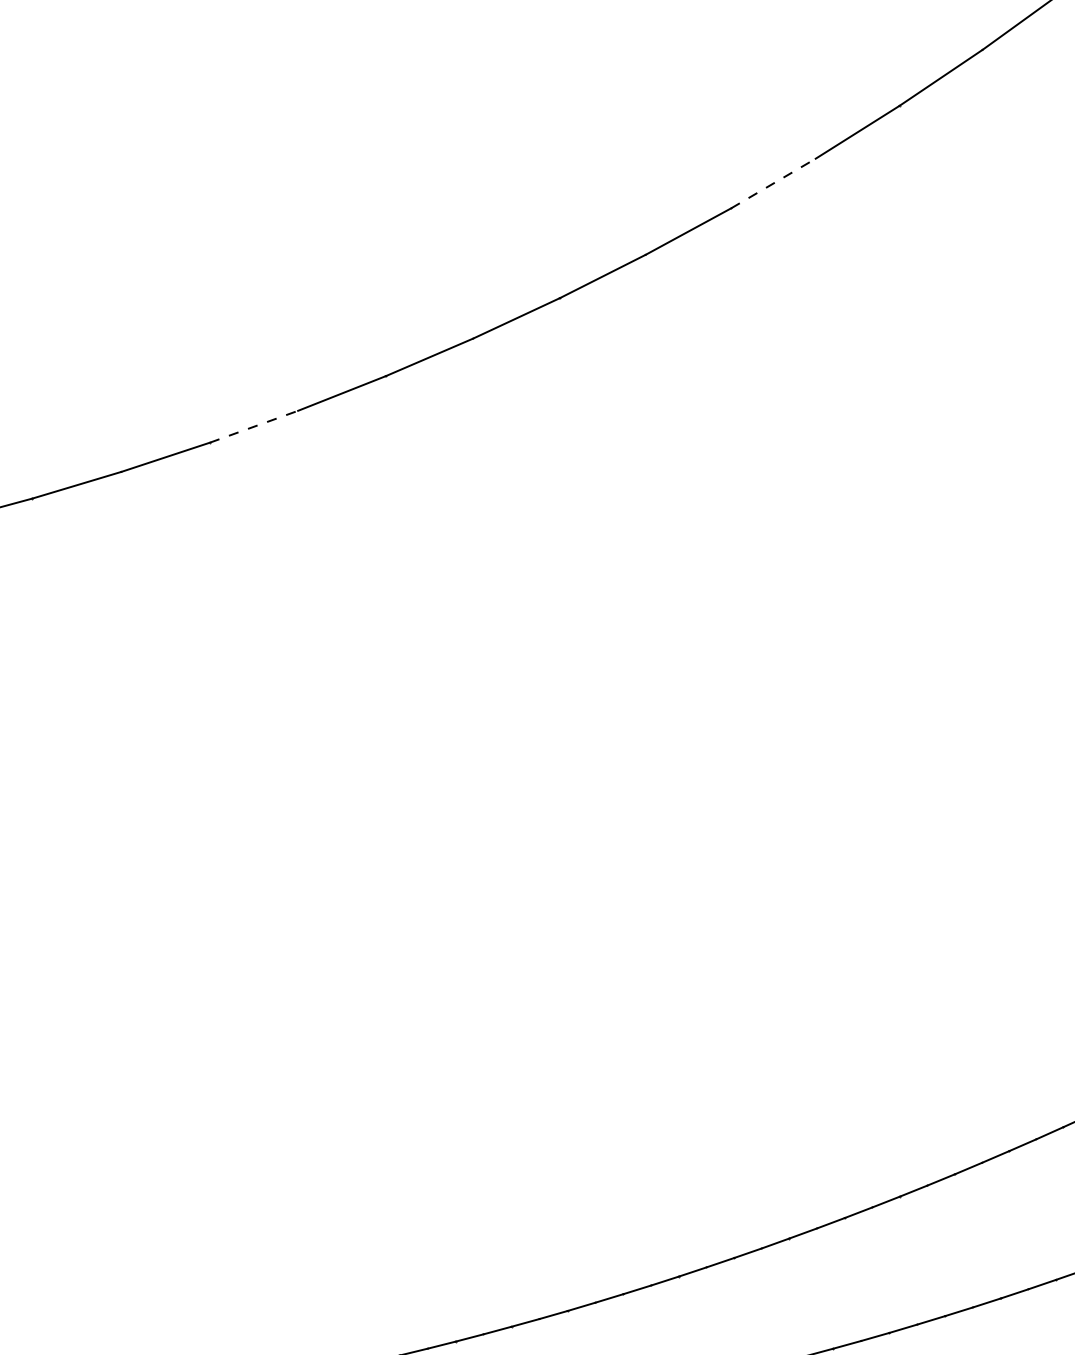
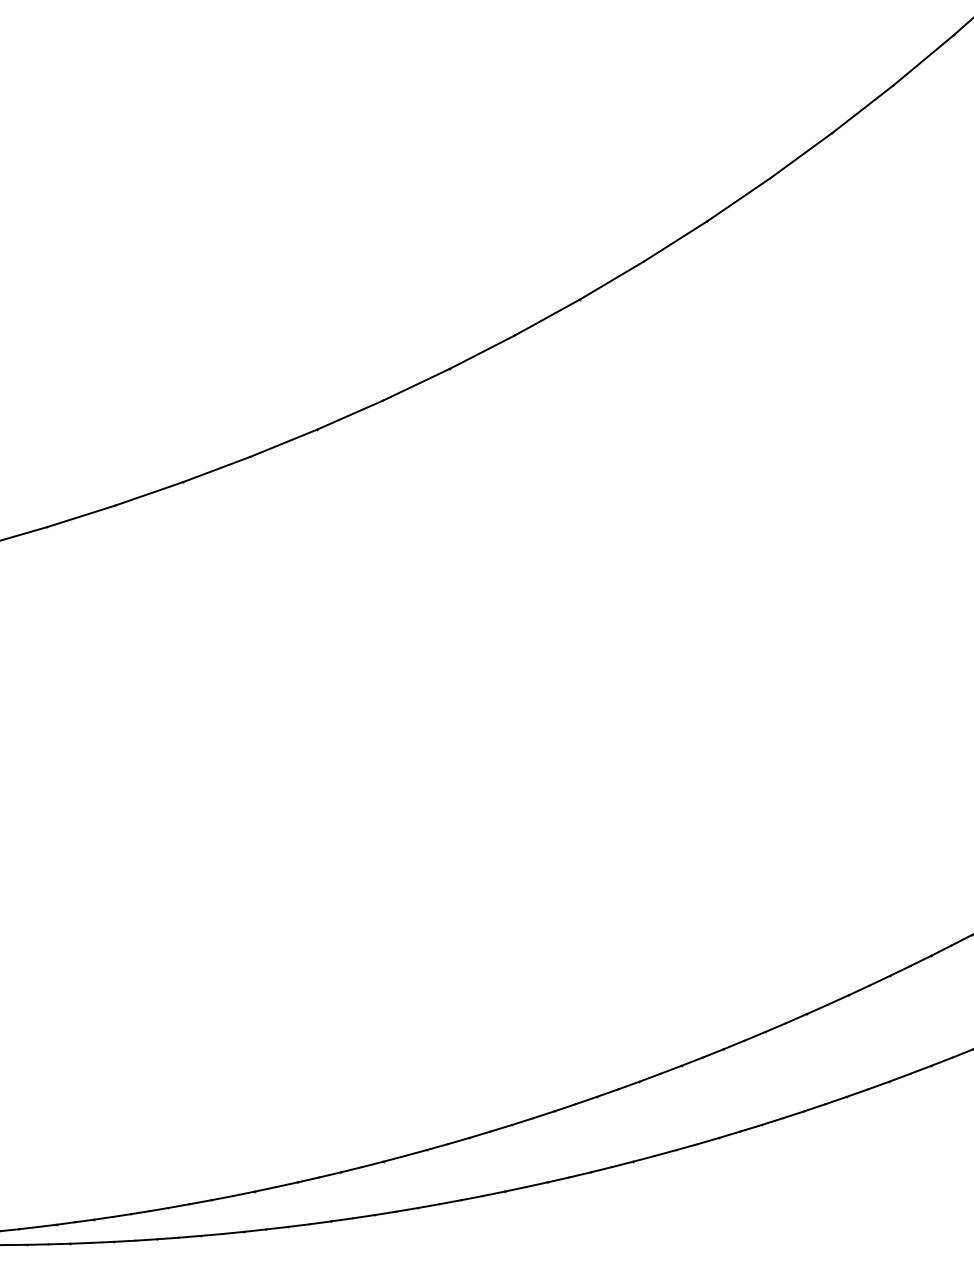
line: (774, 183) -> (739, 199), dashed -> solid
line: (254, 426) -> (350, 414), dashed -> solid

